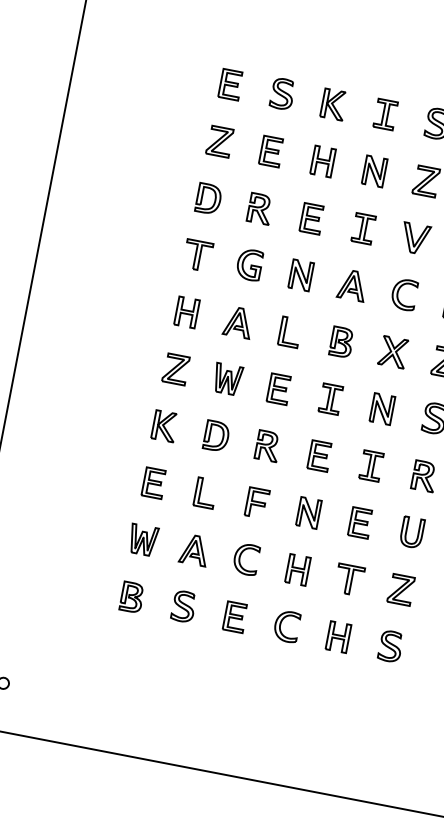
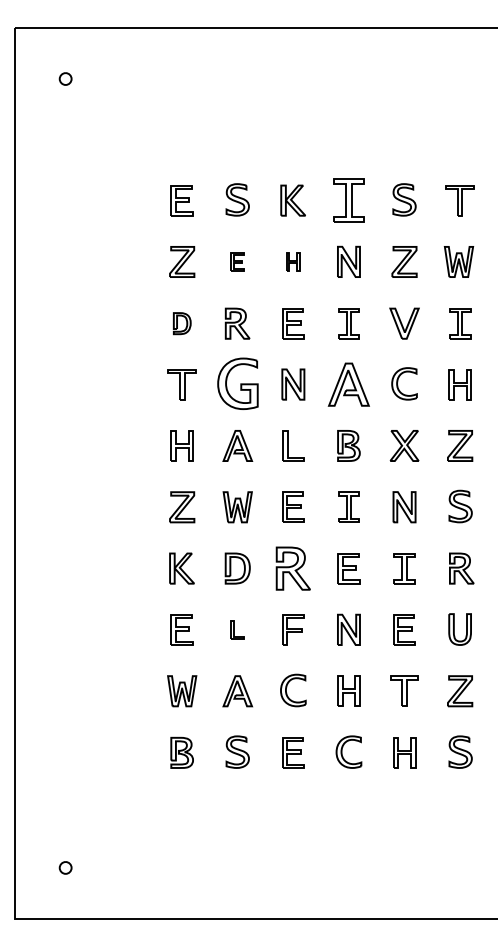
part: (385, 114) -> (348, 200), size x1.4
part: (271, 151) -> (237, 261), size x0.6
part: (322, 160) -> (292, 261), size x0.6
part: (209, 198) -> (182, 323), size x0.7
part: (249, 264) -> (237, 383), size x1.6
part: (352, 285) -> (348, 384), size x1.4
part: (267, 445) -> (292, 568), size x1.4
part: (205, 492) -> (237, 629), size x0.6

